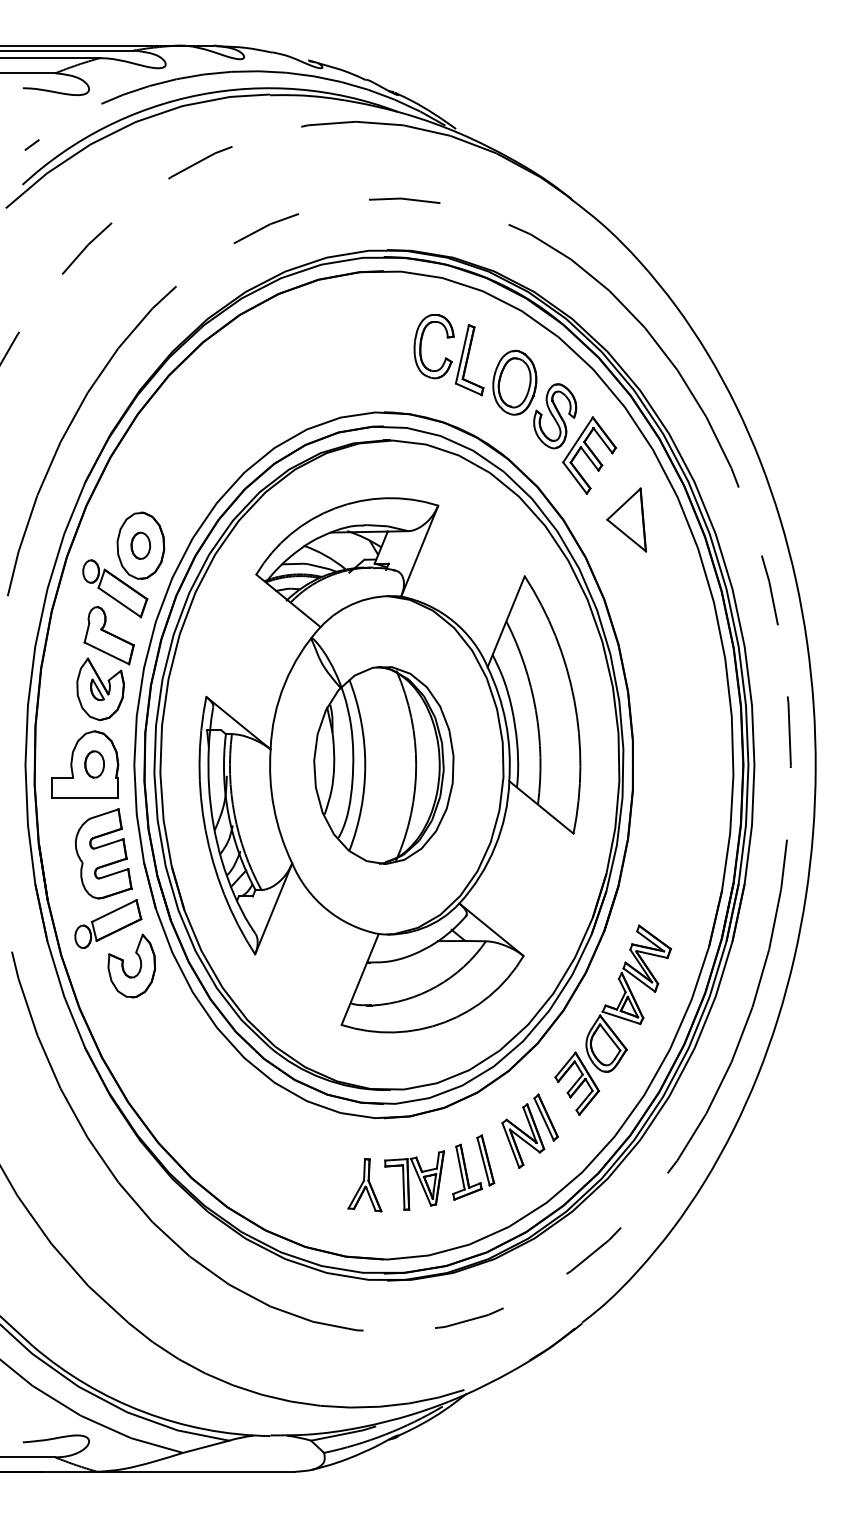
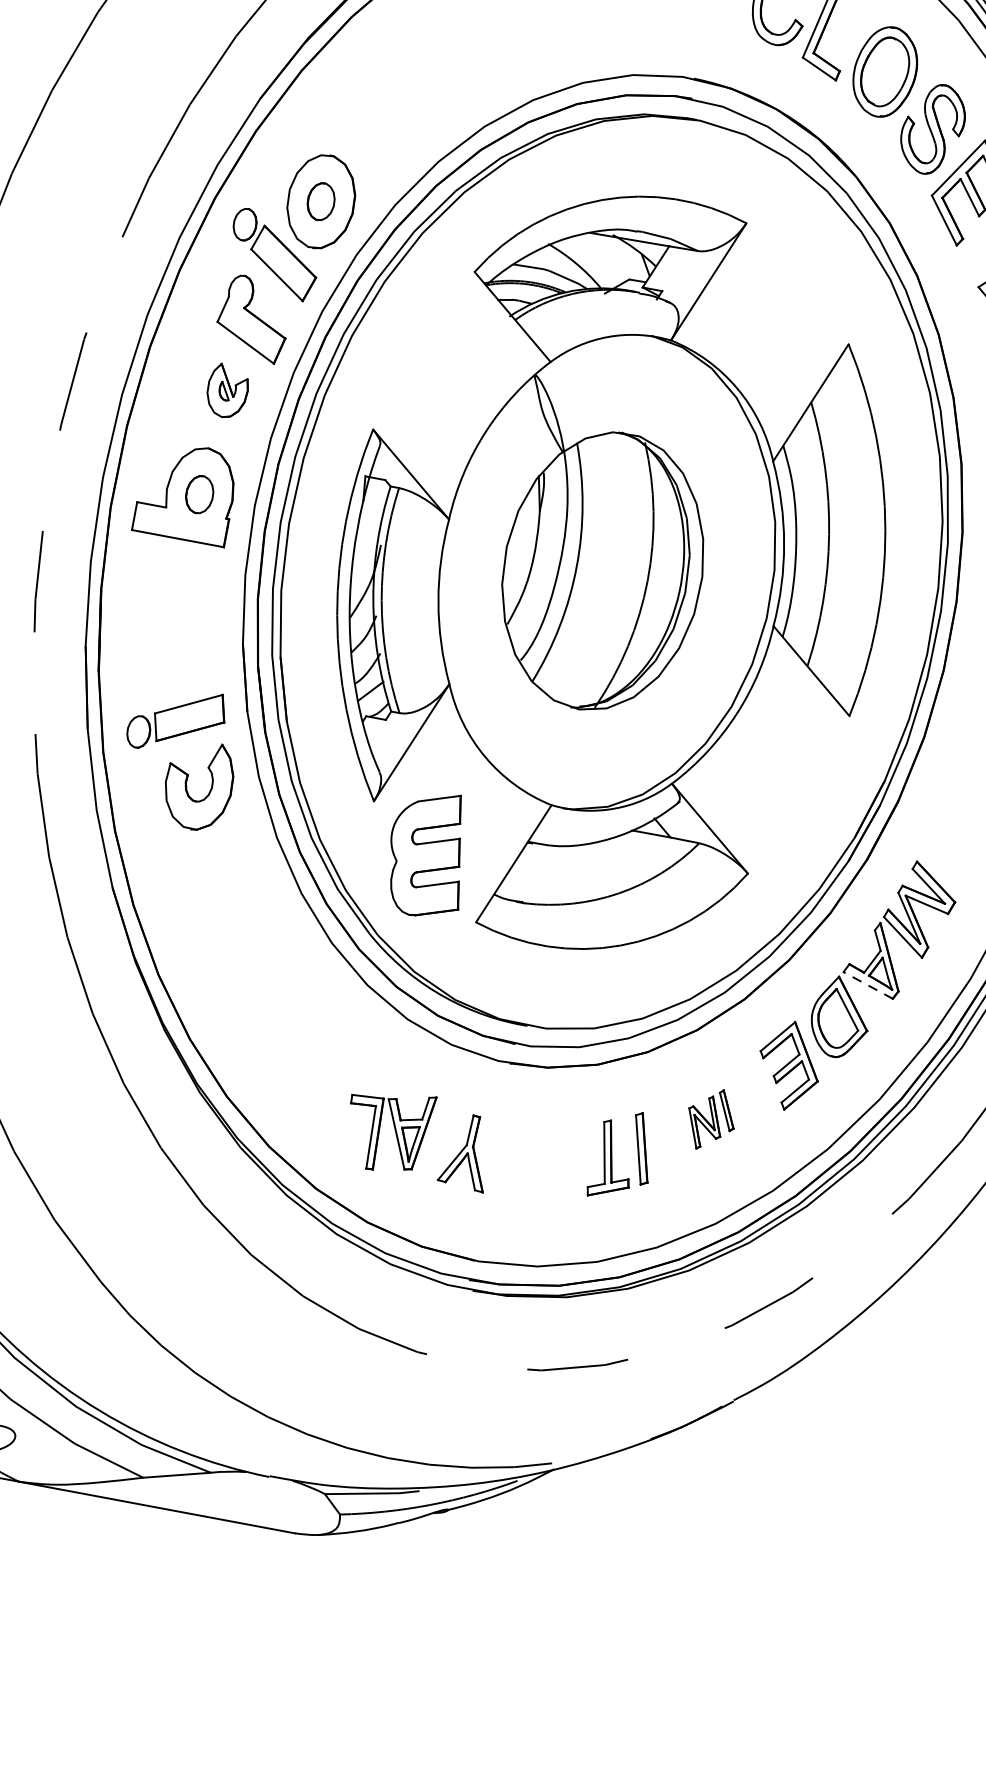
part: (100, 689) -> (227, 391), size x0.6
part: (103, 853) -> (428, 853), moved
line: (621, 1017) -> (868, 984), solid -> dashed
part: (529, 1130) -> (710, 1118), size x0.6
part: (414, 1180) -> (387, 1130), moved

